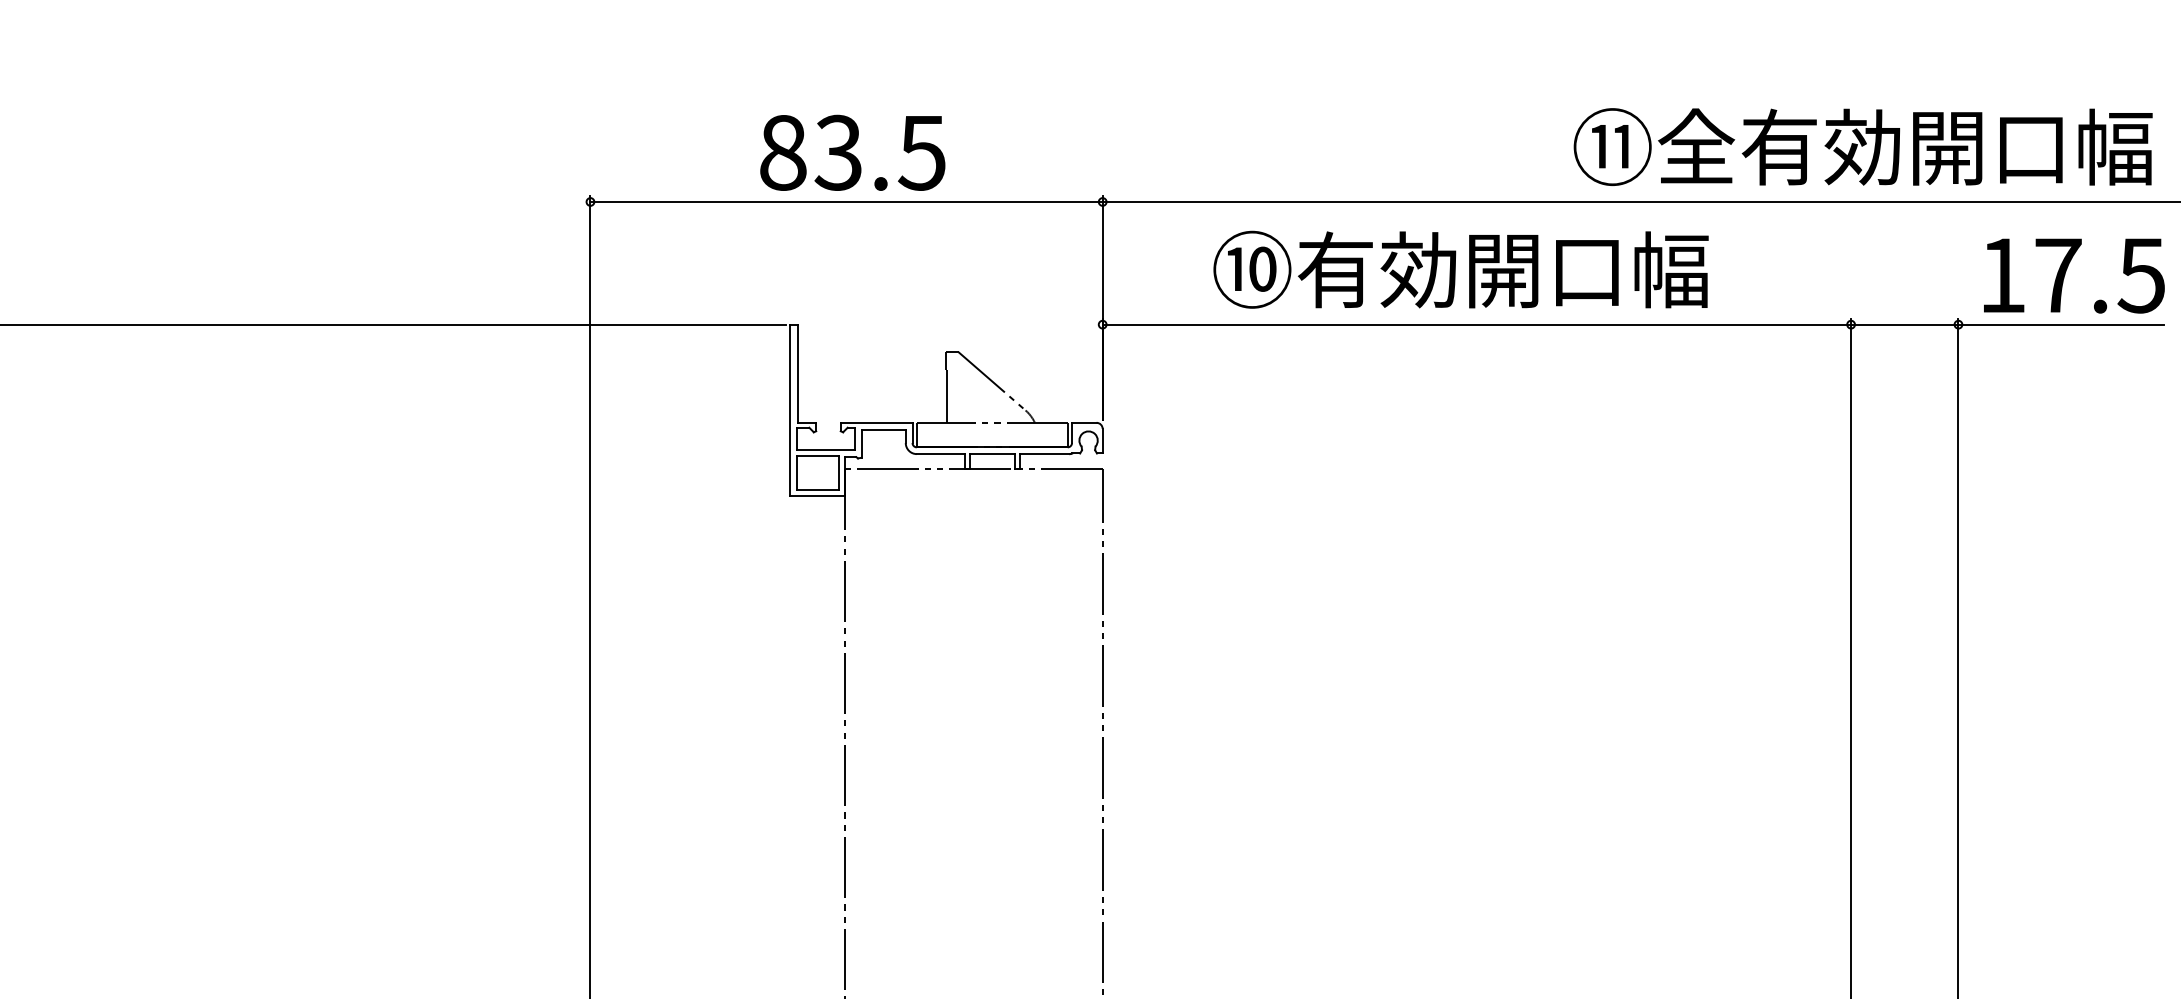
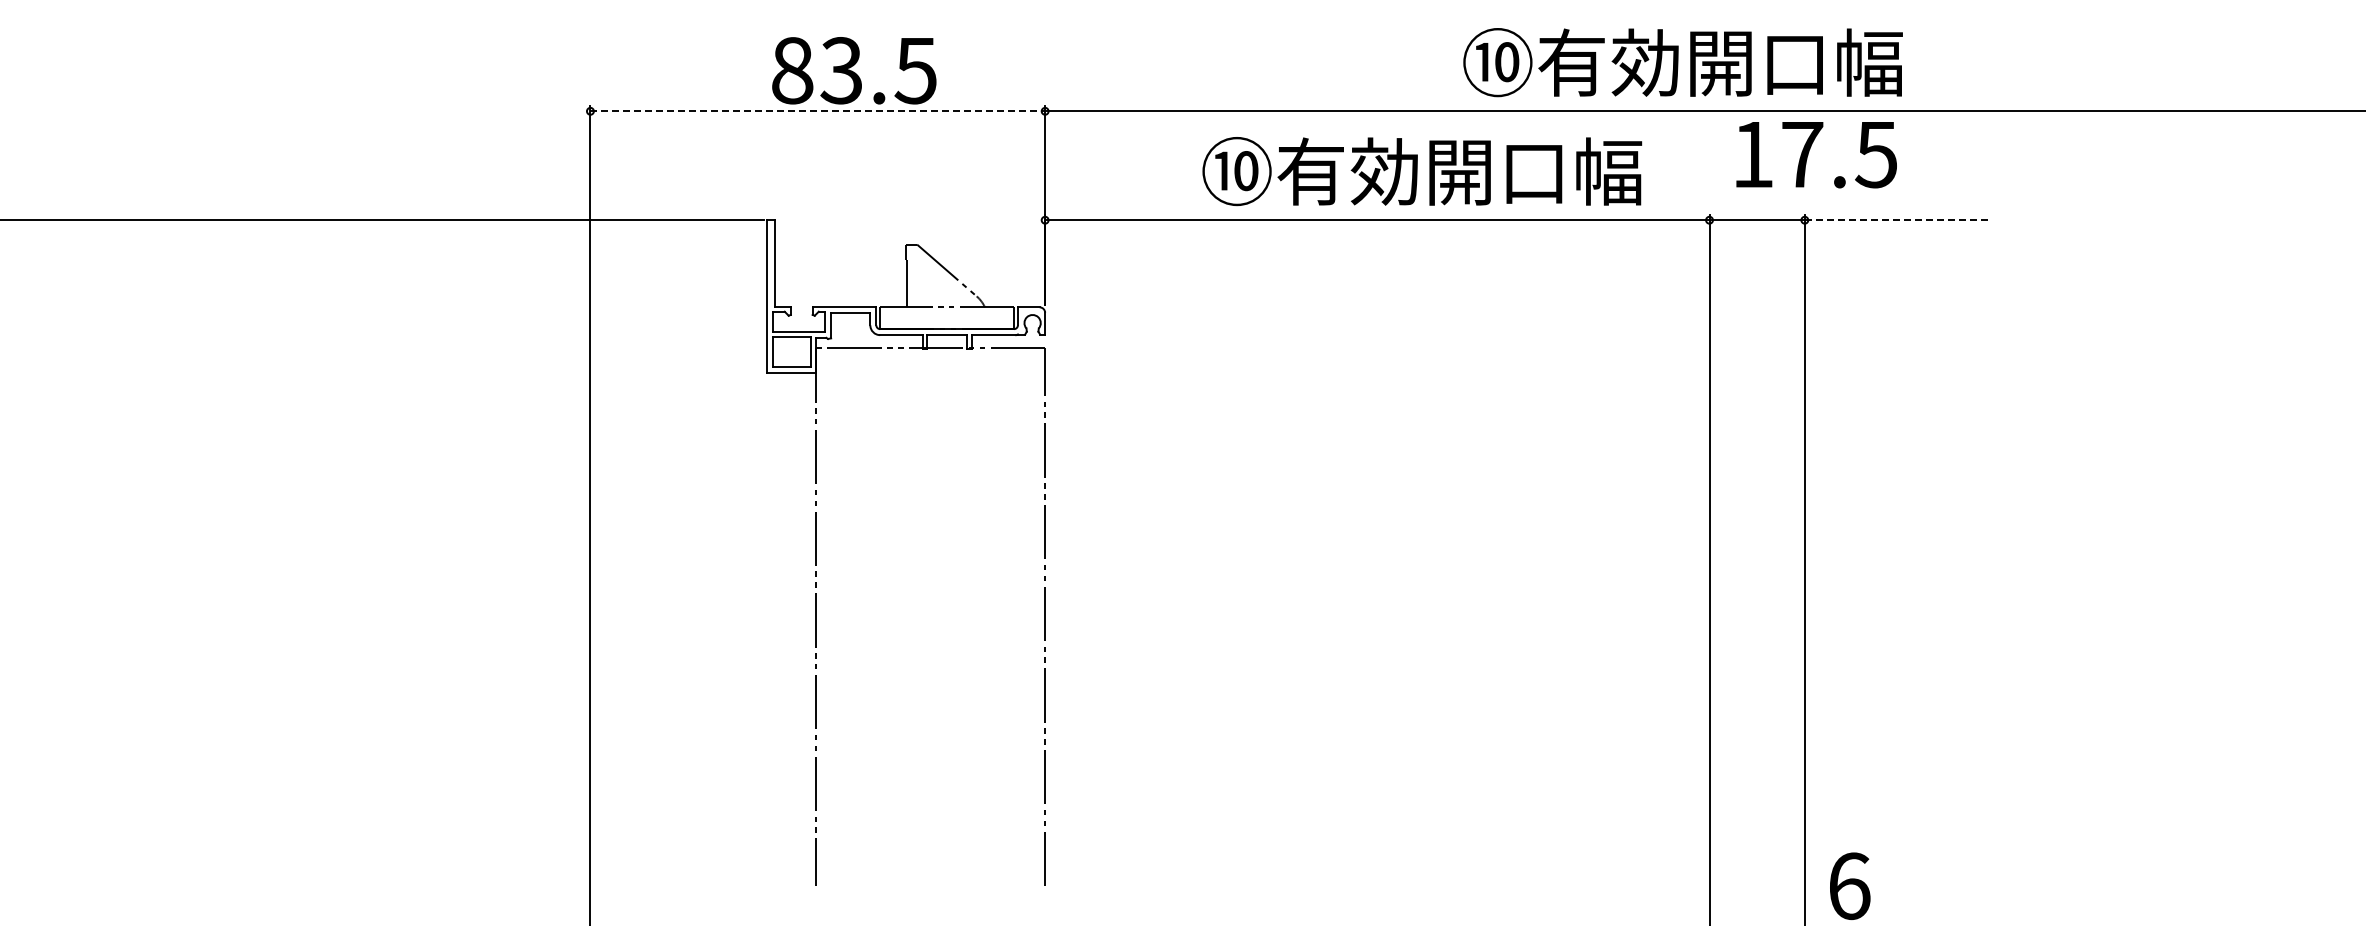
text: (1870, 146) -> (1726, 62), ⑪全有効開口幅 -> ⑩有効開口幅
text: (853, 152) -> (854, 70), moved
line: (847, 202) -> (818, 111), solid -> dashed
text: (1461, 269) -> (1422, 171), moved
text: (2074, 276) -> (1816, 155), moved
line: (2061, 324) -> (1896, 220), solid -> dashed

